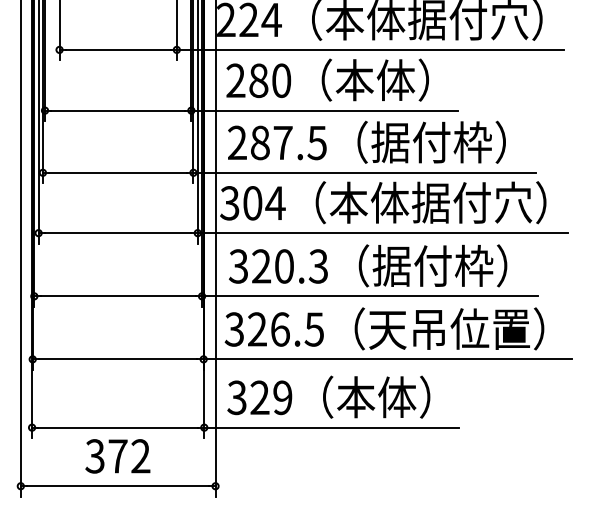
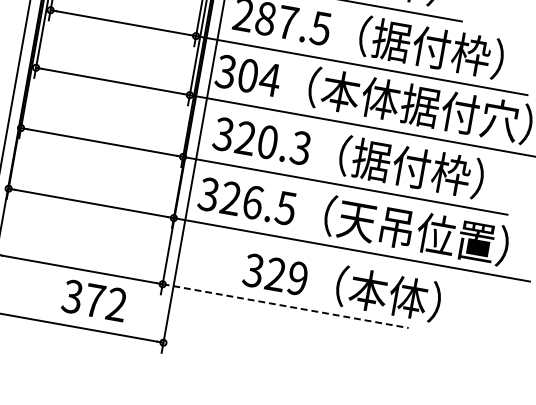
text: (328, 396) -> (342, 285), moved
line: (332, 427) -> (286, 306), solid -> dashed
text: (117, 456) -> (94, 300), moved

